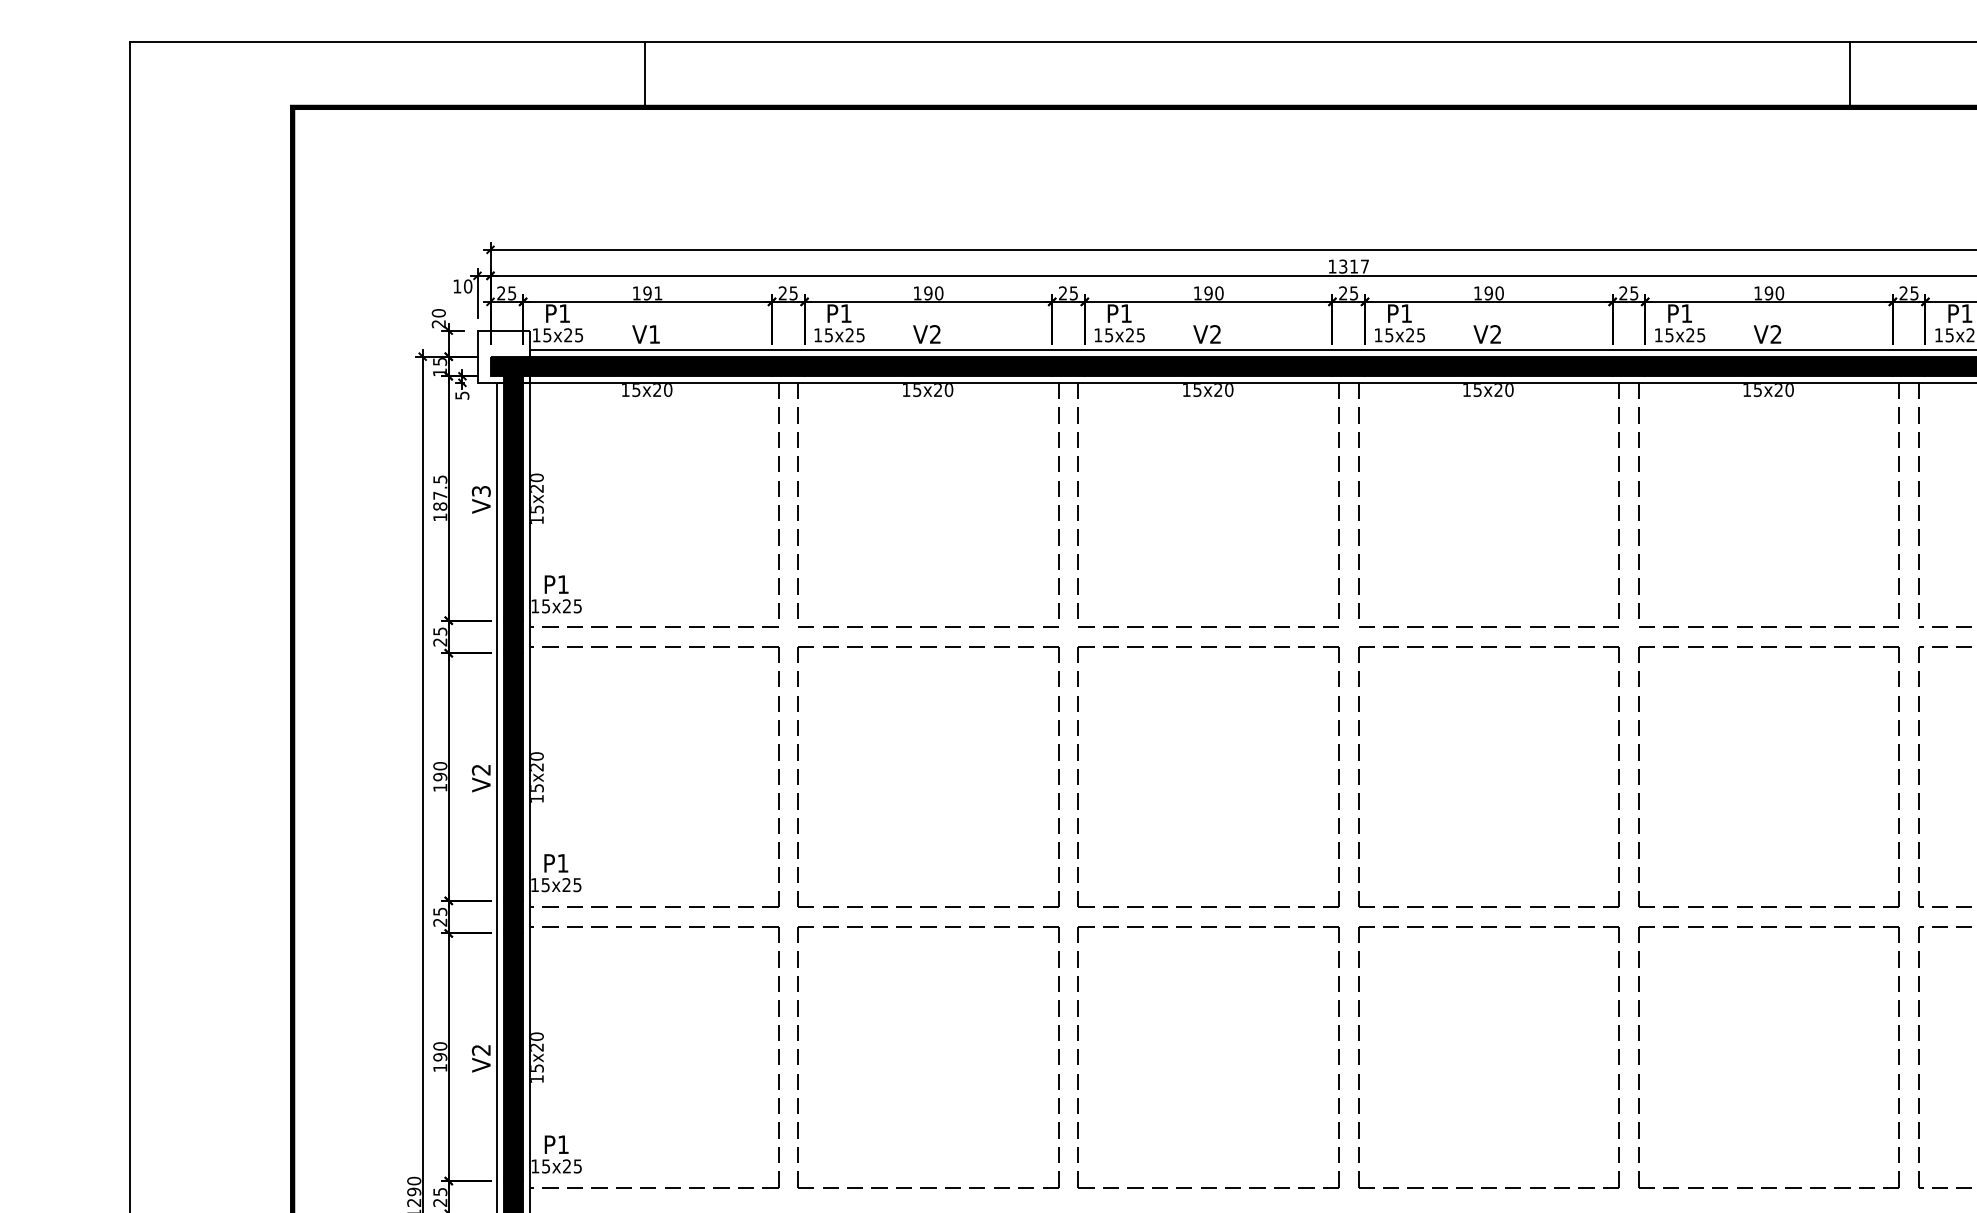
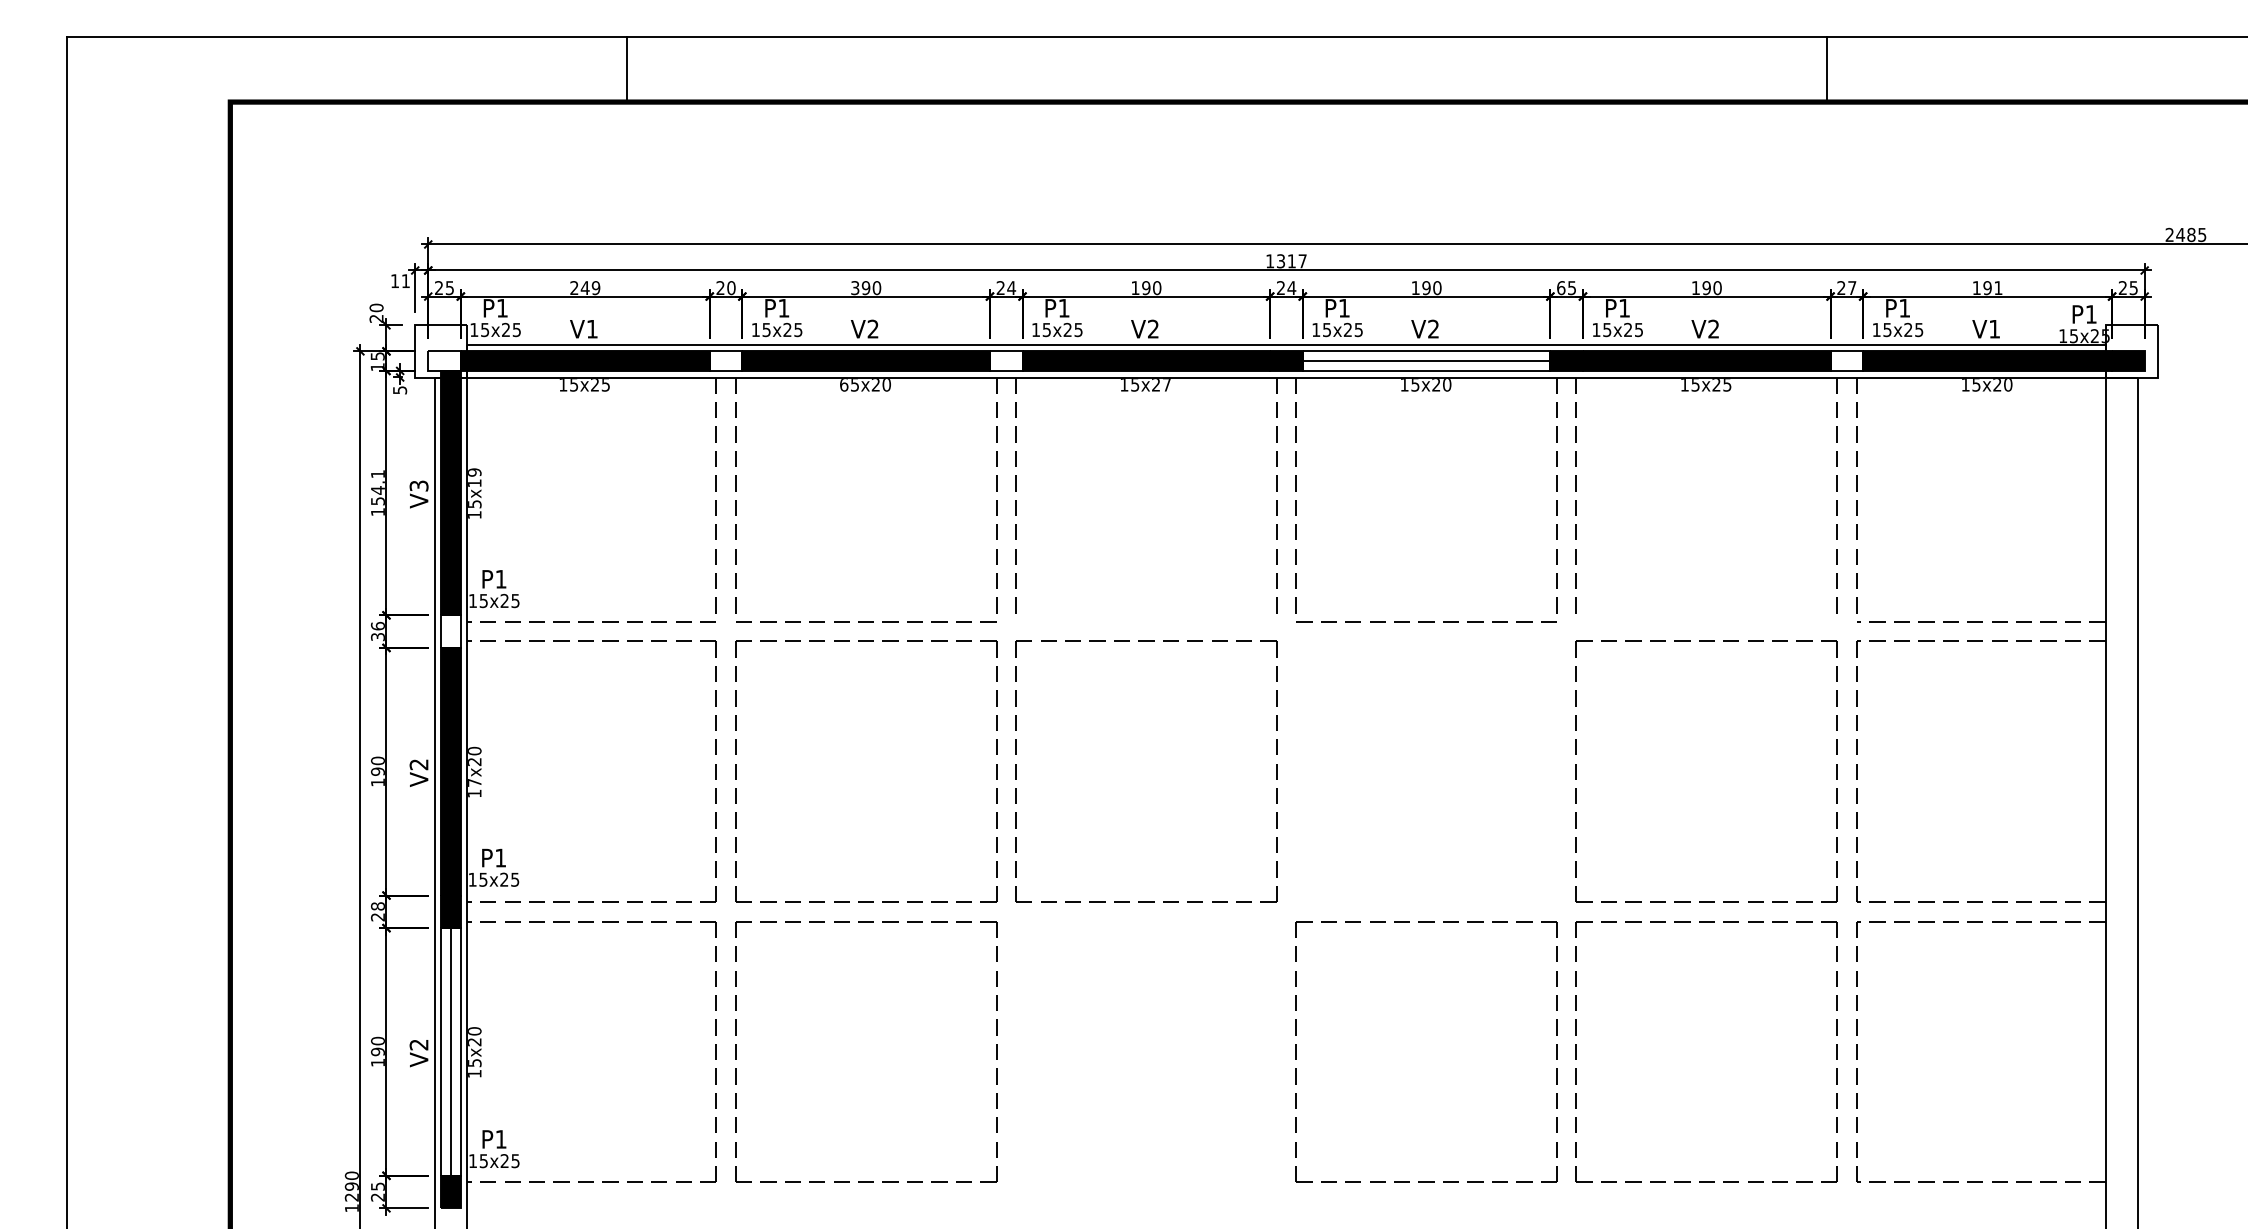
line: (644, 74) -> (627, 69), moved
line: (1849, 74) -> (1826, 69), moved
text: (467, 286) -> (405, 281), 10 -> 11
text: (647, 293) -> (585, 288), 191 -> 249
text: (793, 293) -> (731, 288), 25 -> 20
text: (917, 293) -> (855, 288), 190 -> 390
text: (1073, 293) -> (1011, 288), 25 -> 24
text: (1353, 293) -> (1291, 288), 25 -> 24
text: (1623, 293) -> (1561, 288), 25 -> 65
text: (1914, 293) -> (1852, 288), 25 -> 27
fill: (506, 365) -> (444, 360), removed
fill: (787, 365) -> (725, 360), removed
fill: (1068, 365) -> (1006, 360), removed
fill: (1488, 365) -> (1426, 360), removed
fill: (1908, 365) -> (1846, 360), removed
text: (667, 390) -> (605, 385), 15x20 -> 15x25
text: (906, 390) -> (844, 385), 15x20 -> 65x20
text: (1228, 390) -> (1166, 385), 15x20 -> 15x27
text: (1789, 390) -> (1727, 385), 15x20 -> 15x25
text: (536, 482) -> (474, 477), 15x20 -> 15x19
text: (439, 492) -> (377, 487), 187.5 -> 154.1
line: (1208, 626) -> (1146, 621), removed
line: (1768, 626) -> (1706, 621), removed
text: (439, 636) -> (377, 631), 25 -> 36
fill: (512, 636) -> (450, 631), removed
part: (1488, 646) -> (1426, 641), removed
text: (536, 787) -> (474, 782), 15x20 -> 17x20
text: (439, 911) -> (377, 906), 25 -> 28
part: (1208, 927) -> (1146, 922), removed
fill: (512, 1056) -> (450, 1051), removed

